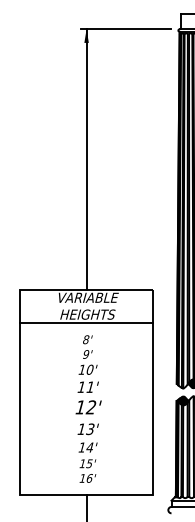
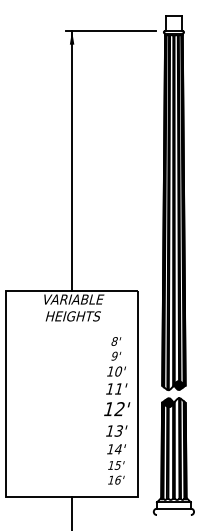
line: (86, 322) -> (71, 324), removed
text: (89, 408) -> (117, 410), moved

